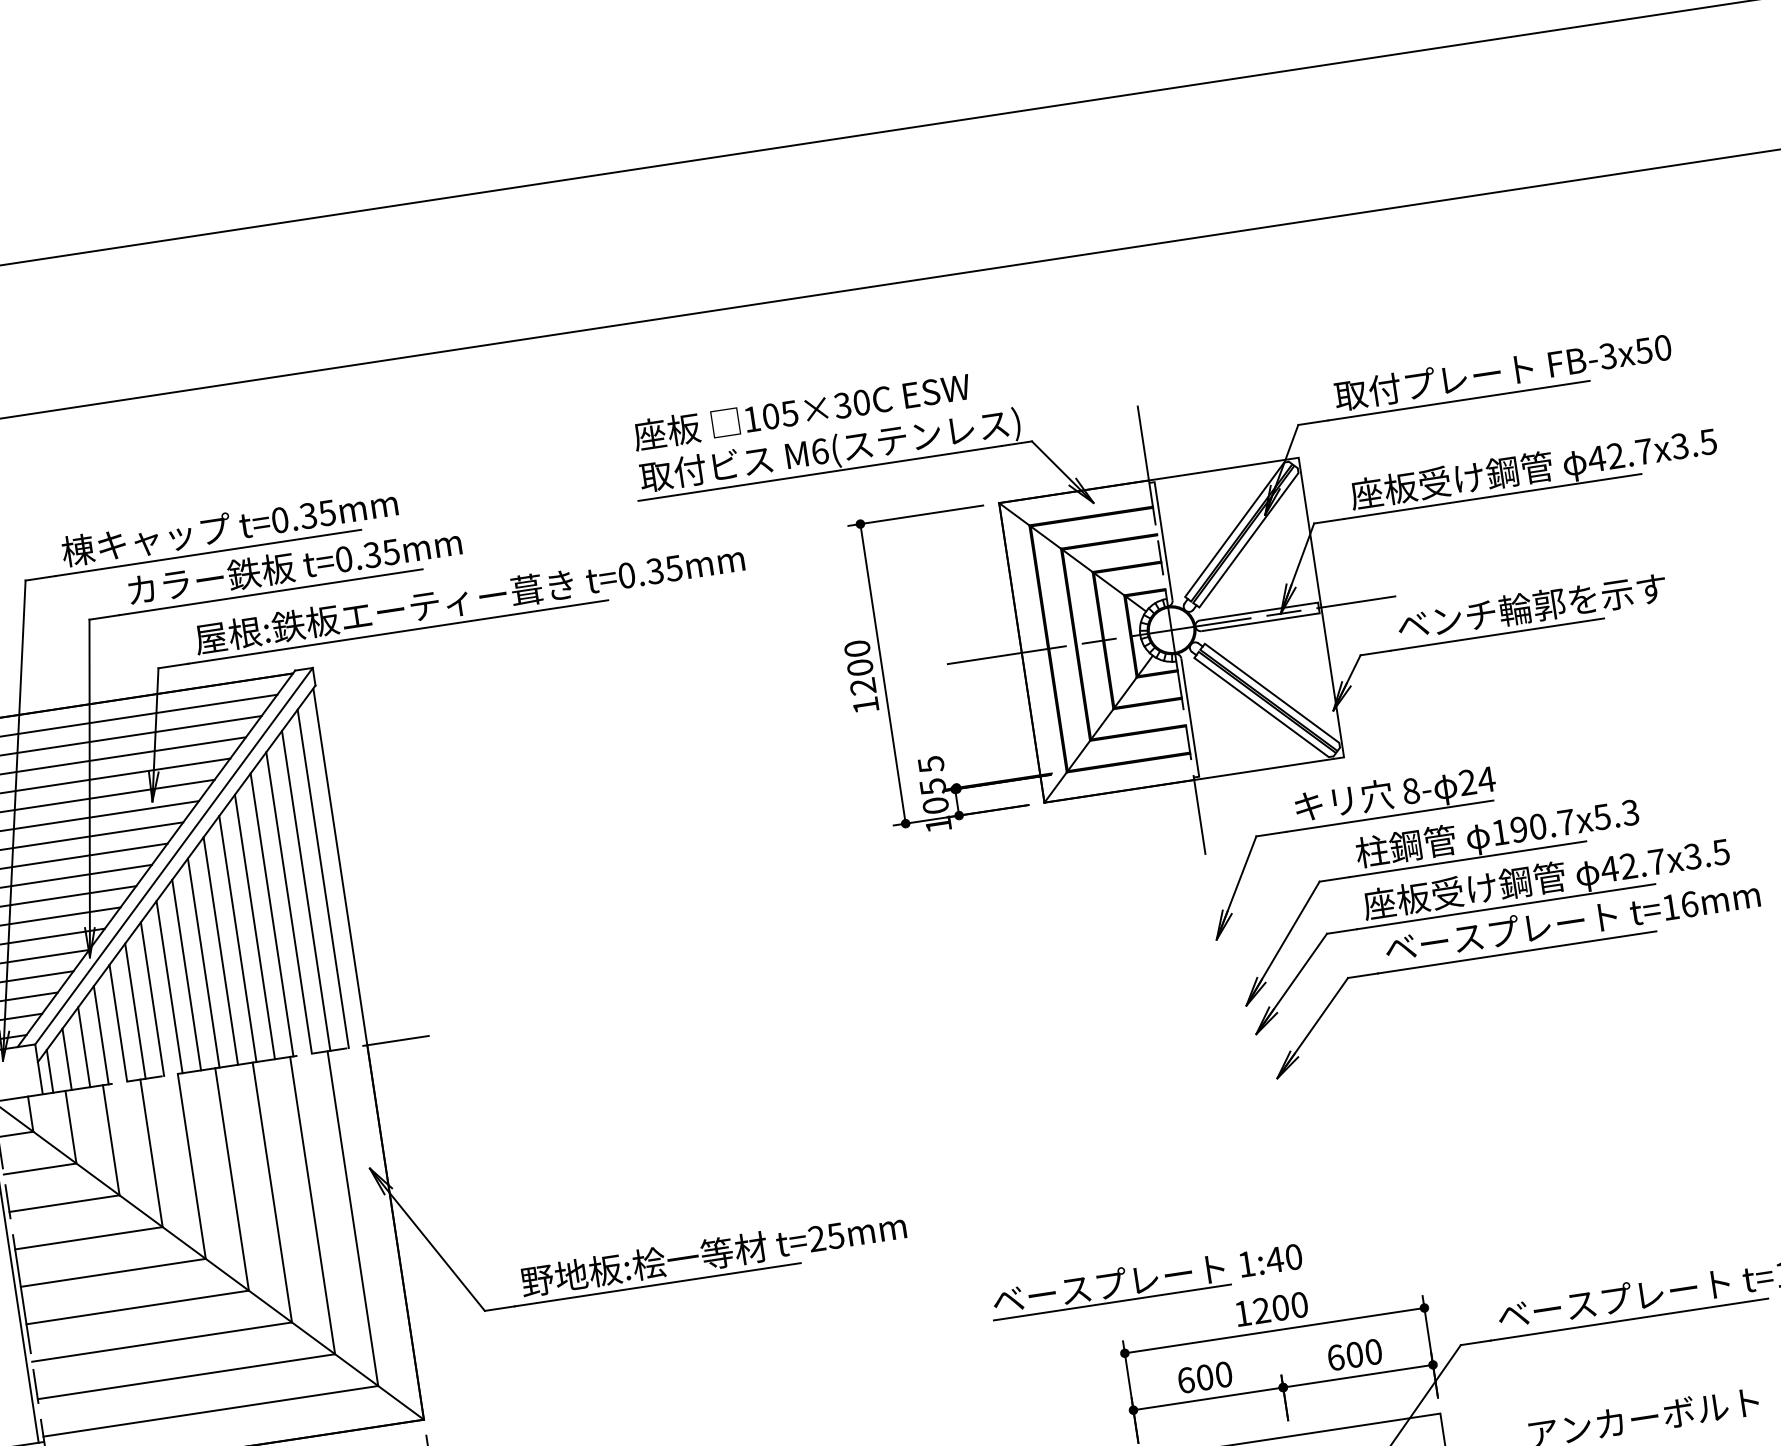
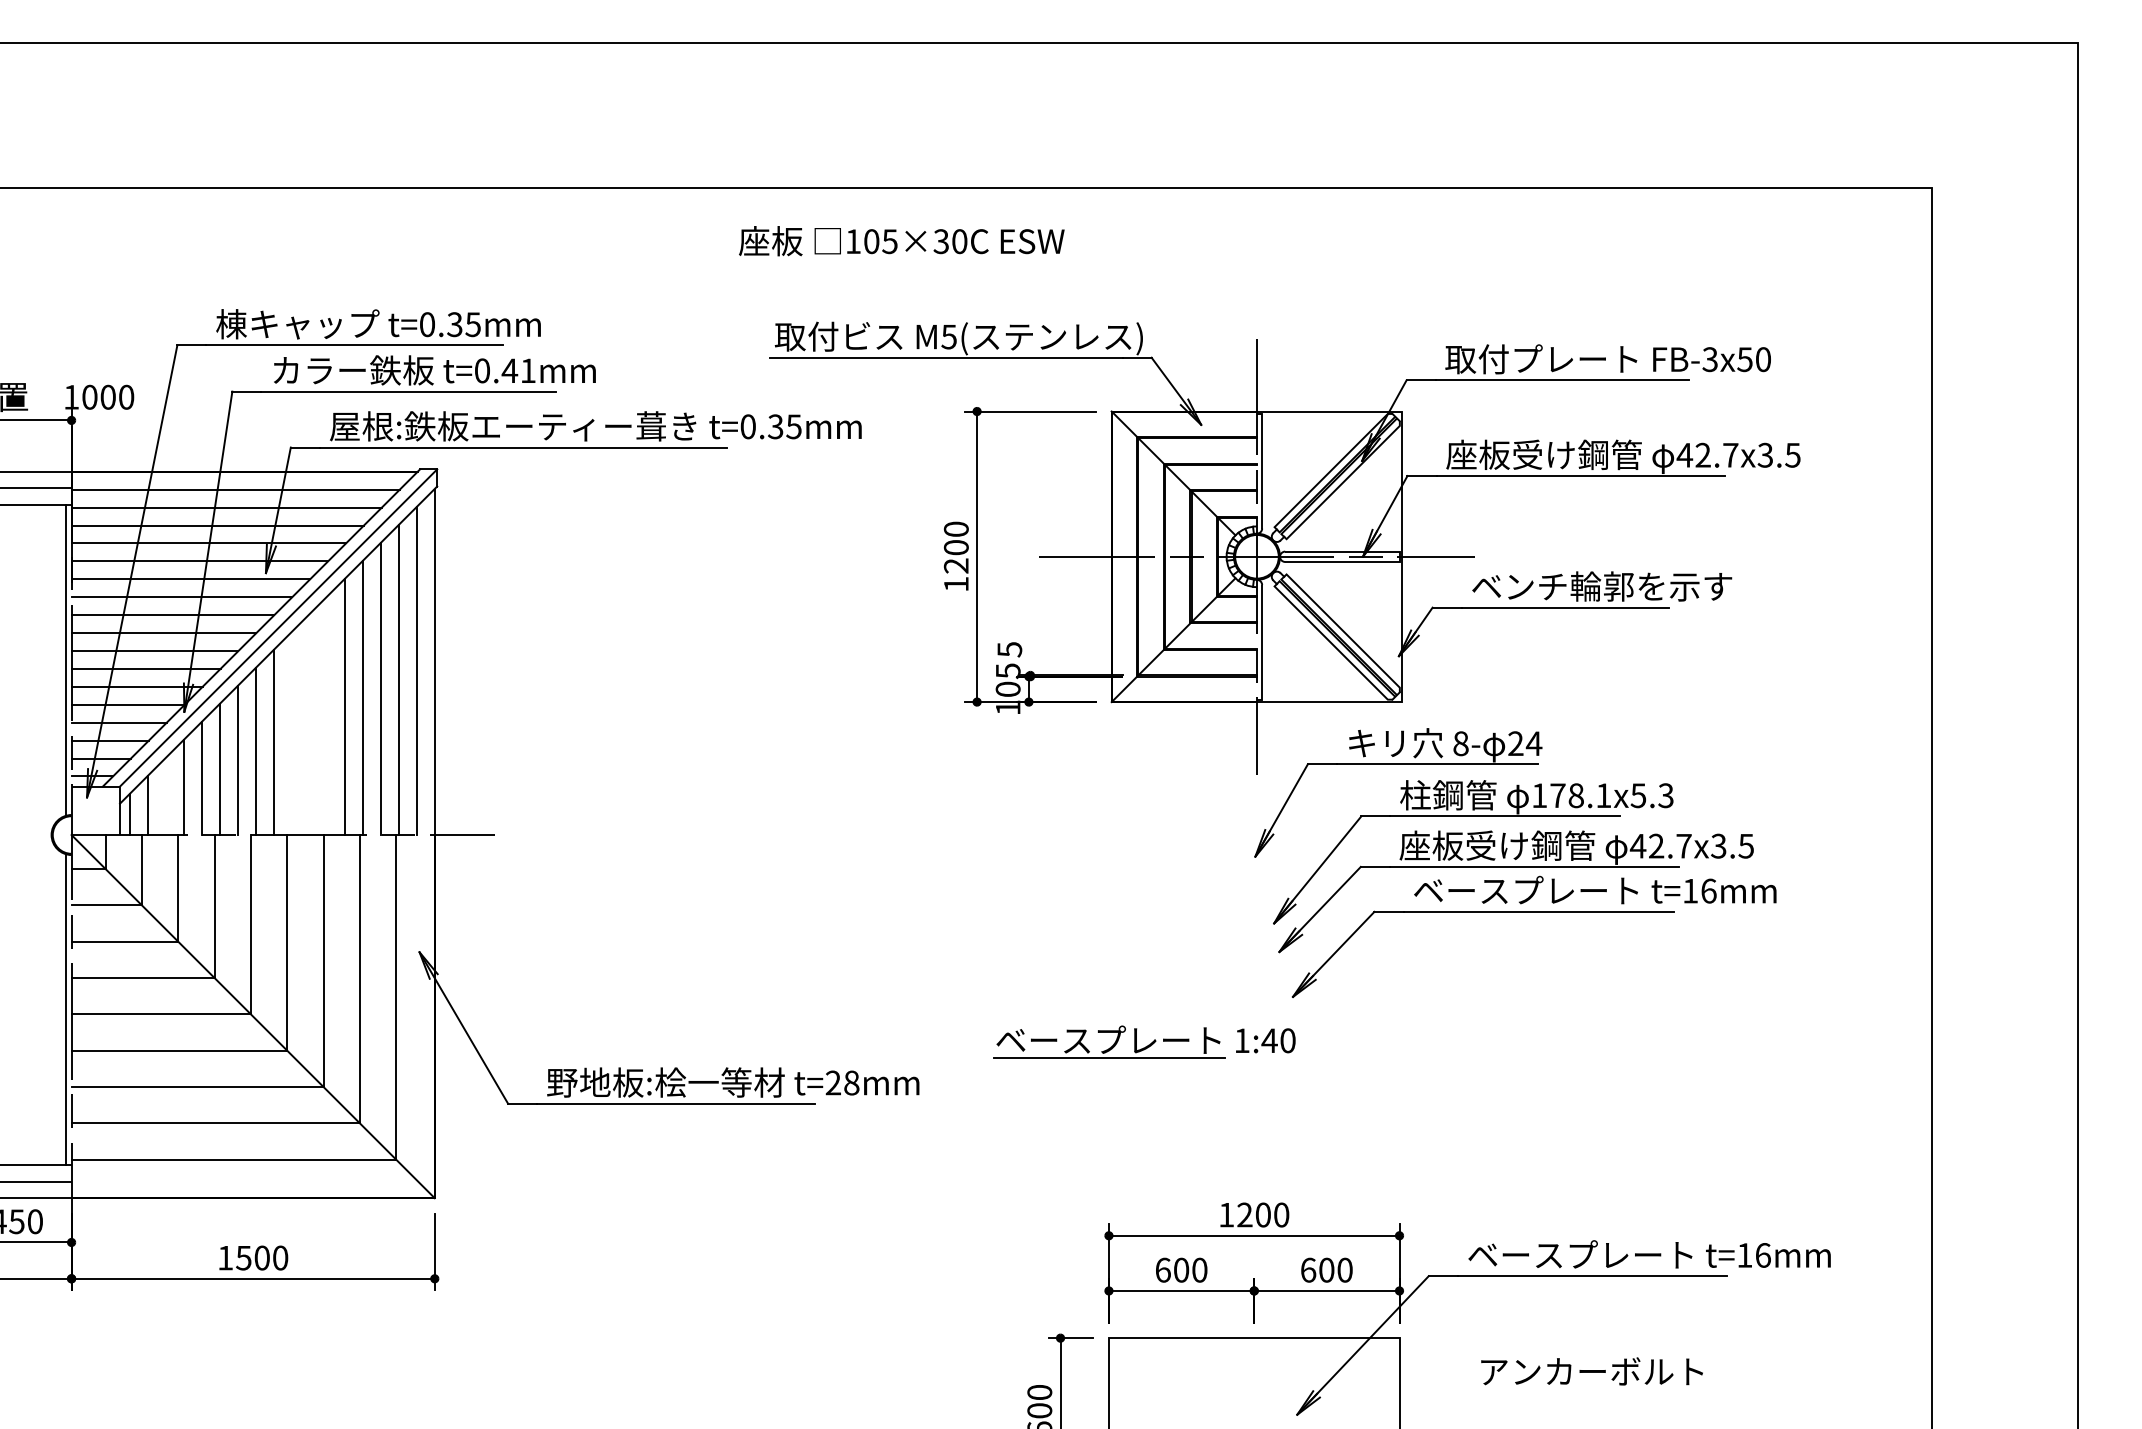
text: (801, 411) -> (901, 241), moved
text: (820, 451) -> (949, 336), M6( -> M5(
text: (381, 553) -> (518, 370), t=0.35mm -> t=0.41mm
text: (1542, 825) -> (1580, 795), 190.7x5.3 -> 178.1x5.3
line: (238, 938) -> (327, 715), removed
line: (220, 950) -> (309, 724), removed
line: (203, 962) -> (291, 733), removed
line: (84, 1047) -> (166, 796), removed
text: (835, 1235) -> (851, 1082), t=25mm -> t=28mm
part: (1146, 1280) -> (1144, 1041), moved

